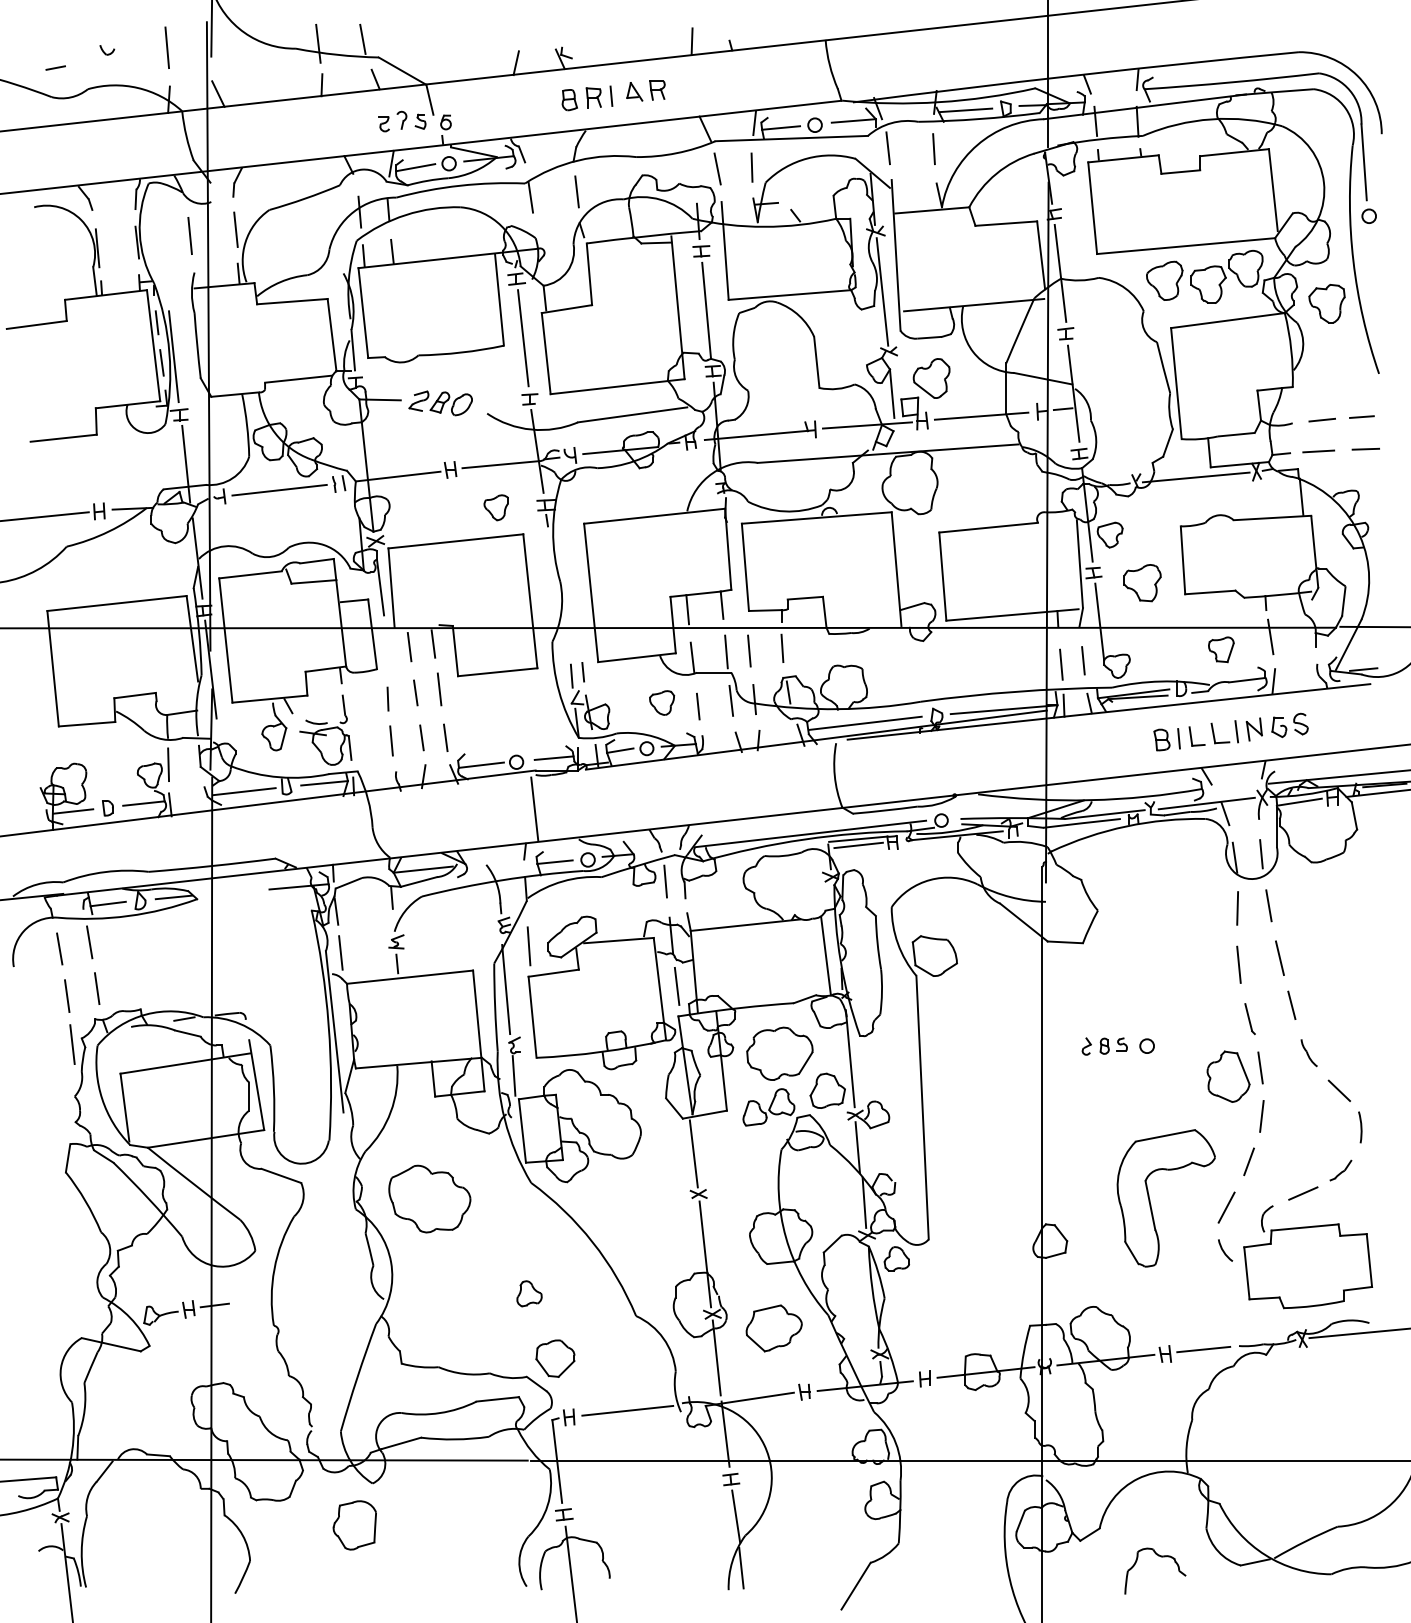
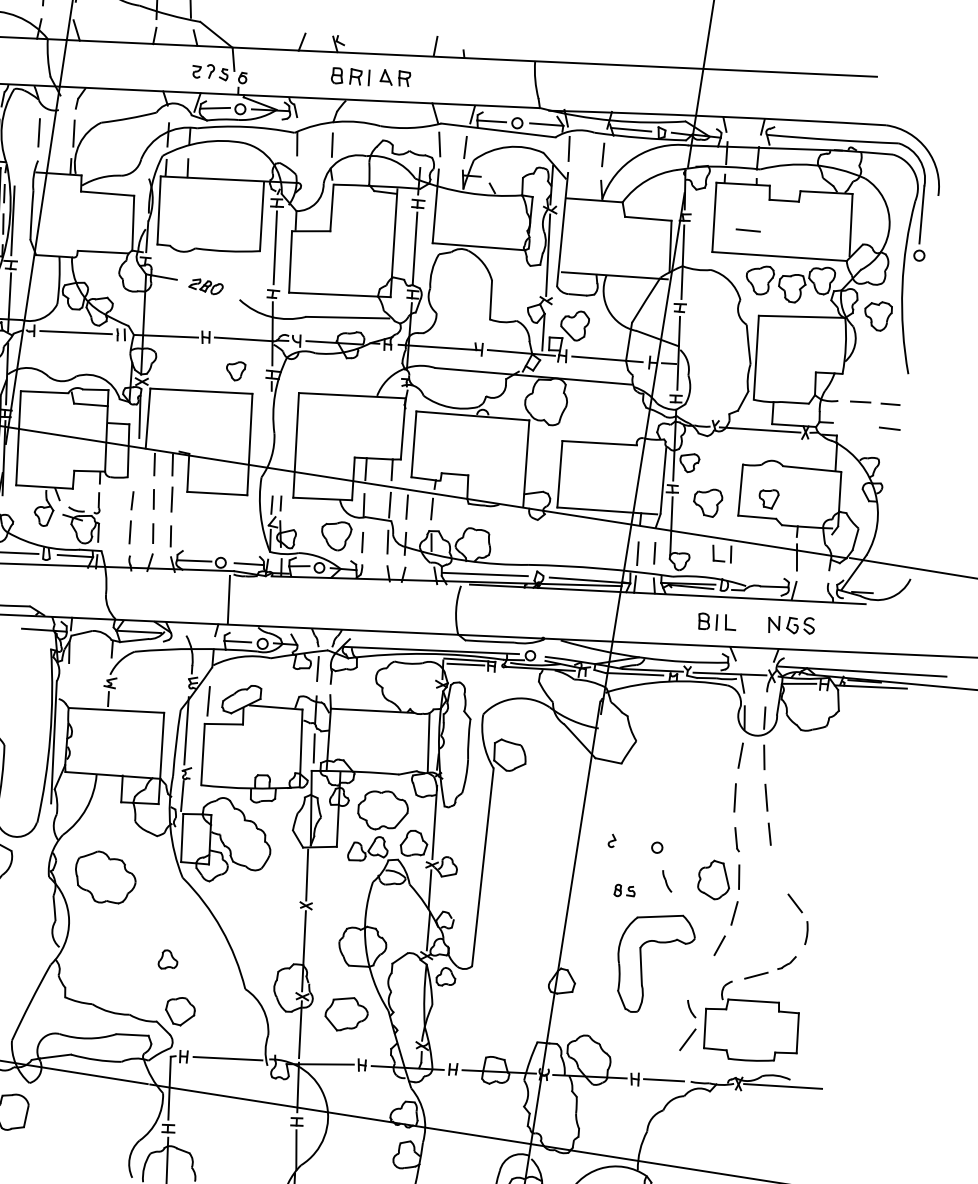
part: (440, 403) -> (206, 286), size x0.7
line: (1318, 451) -> (748, 230), moved
part: (1221, 649) -> (768, 498), moved
part: (662, 702) -> (336, 535), size x1.6
part: (1224, 741) -> (720, 560), moved
line: (340, 952) -> (67, 683), removed
part: (1113, 1045) -> (624, 890), moved
part: (1308, 1053) -> (666, 881), moved
line: (1226, 1207) -> (687, 1039), moved

